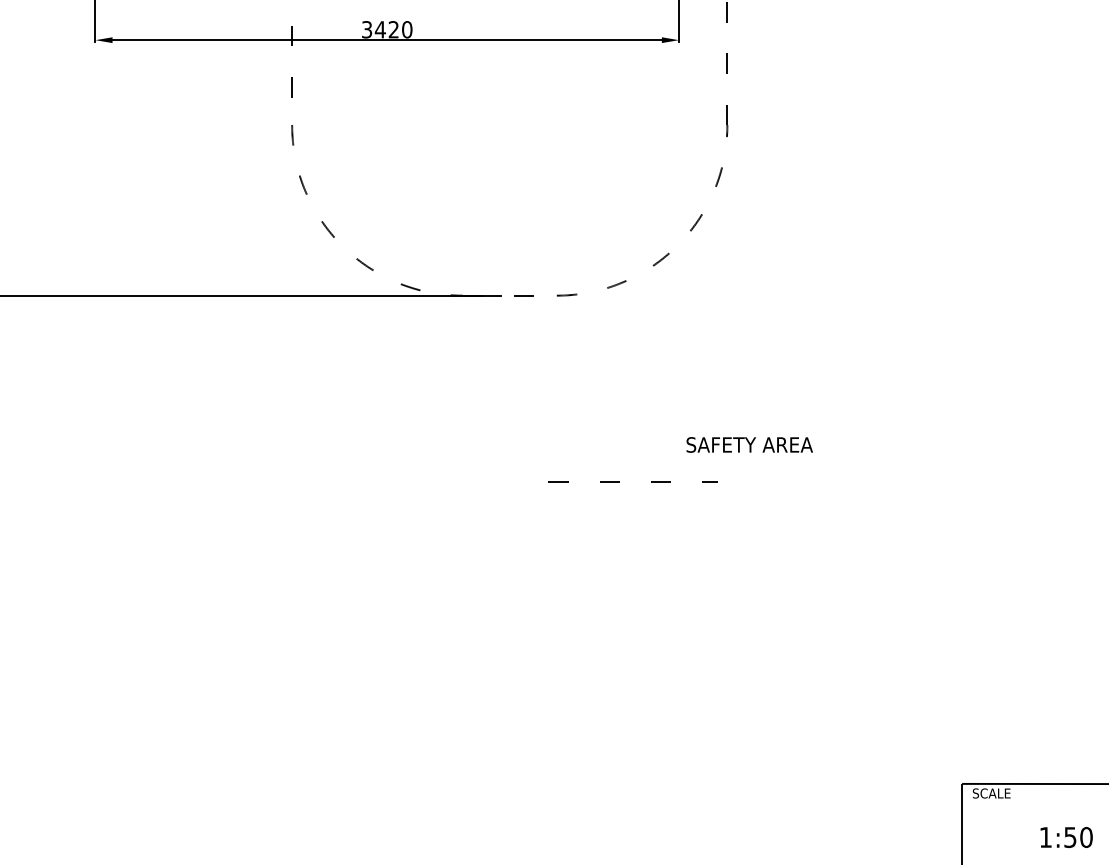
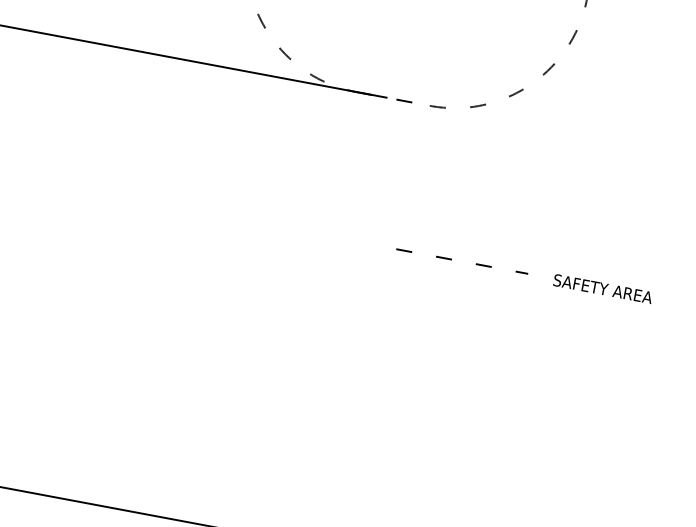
text: (749, 444) -> (602, 288), moved

